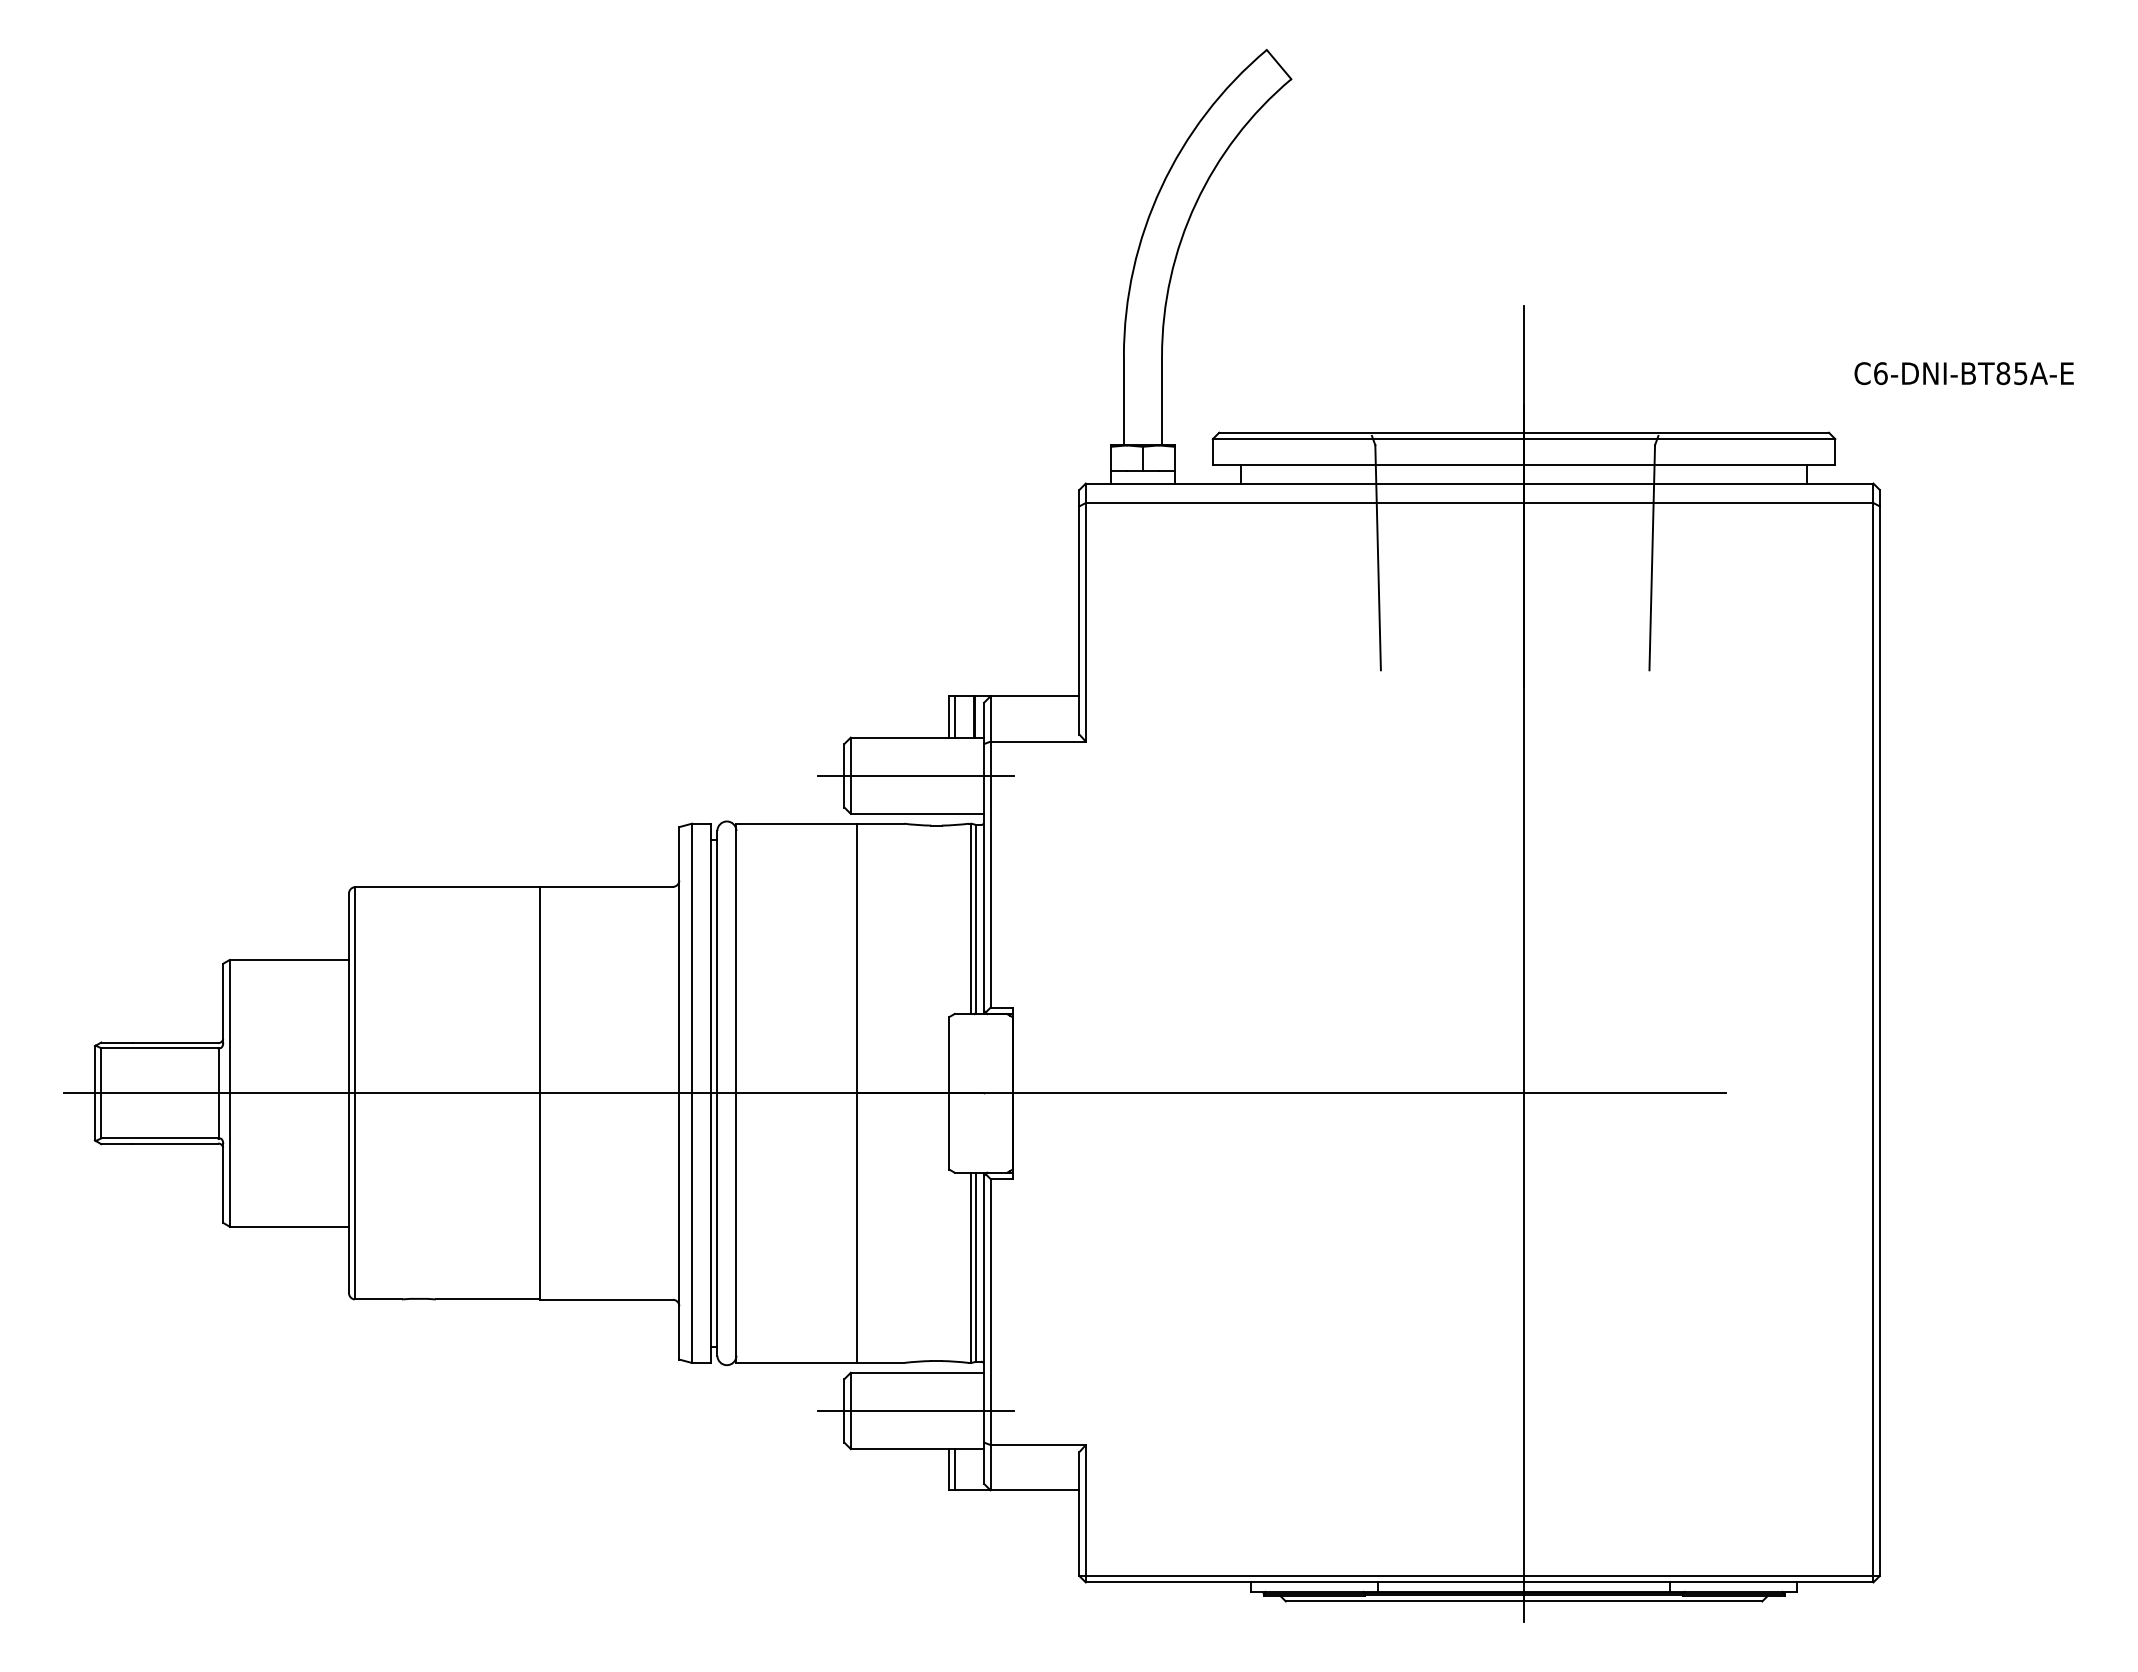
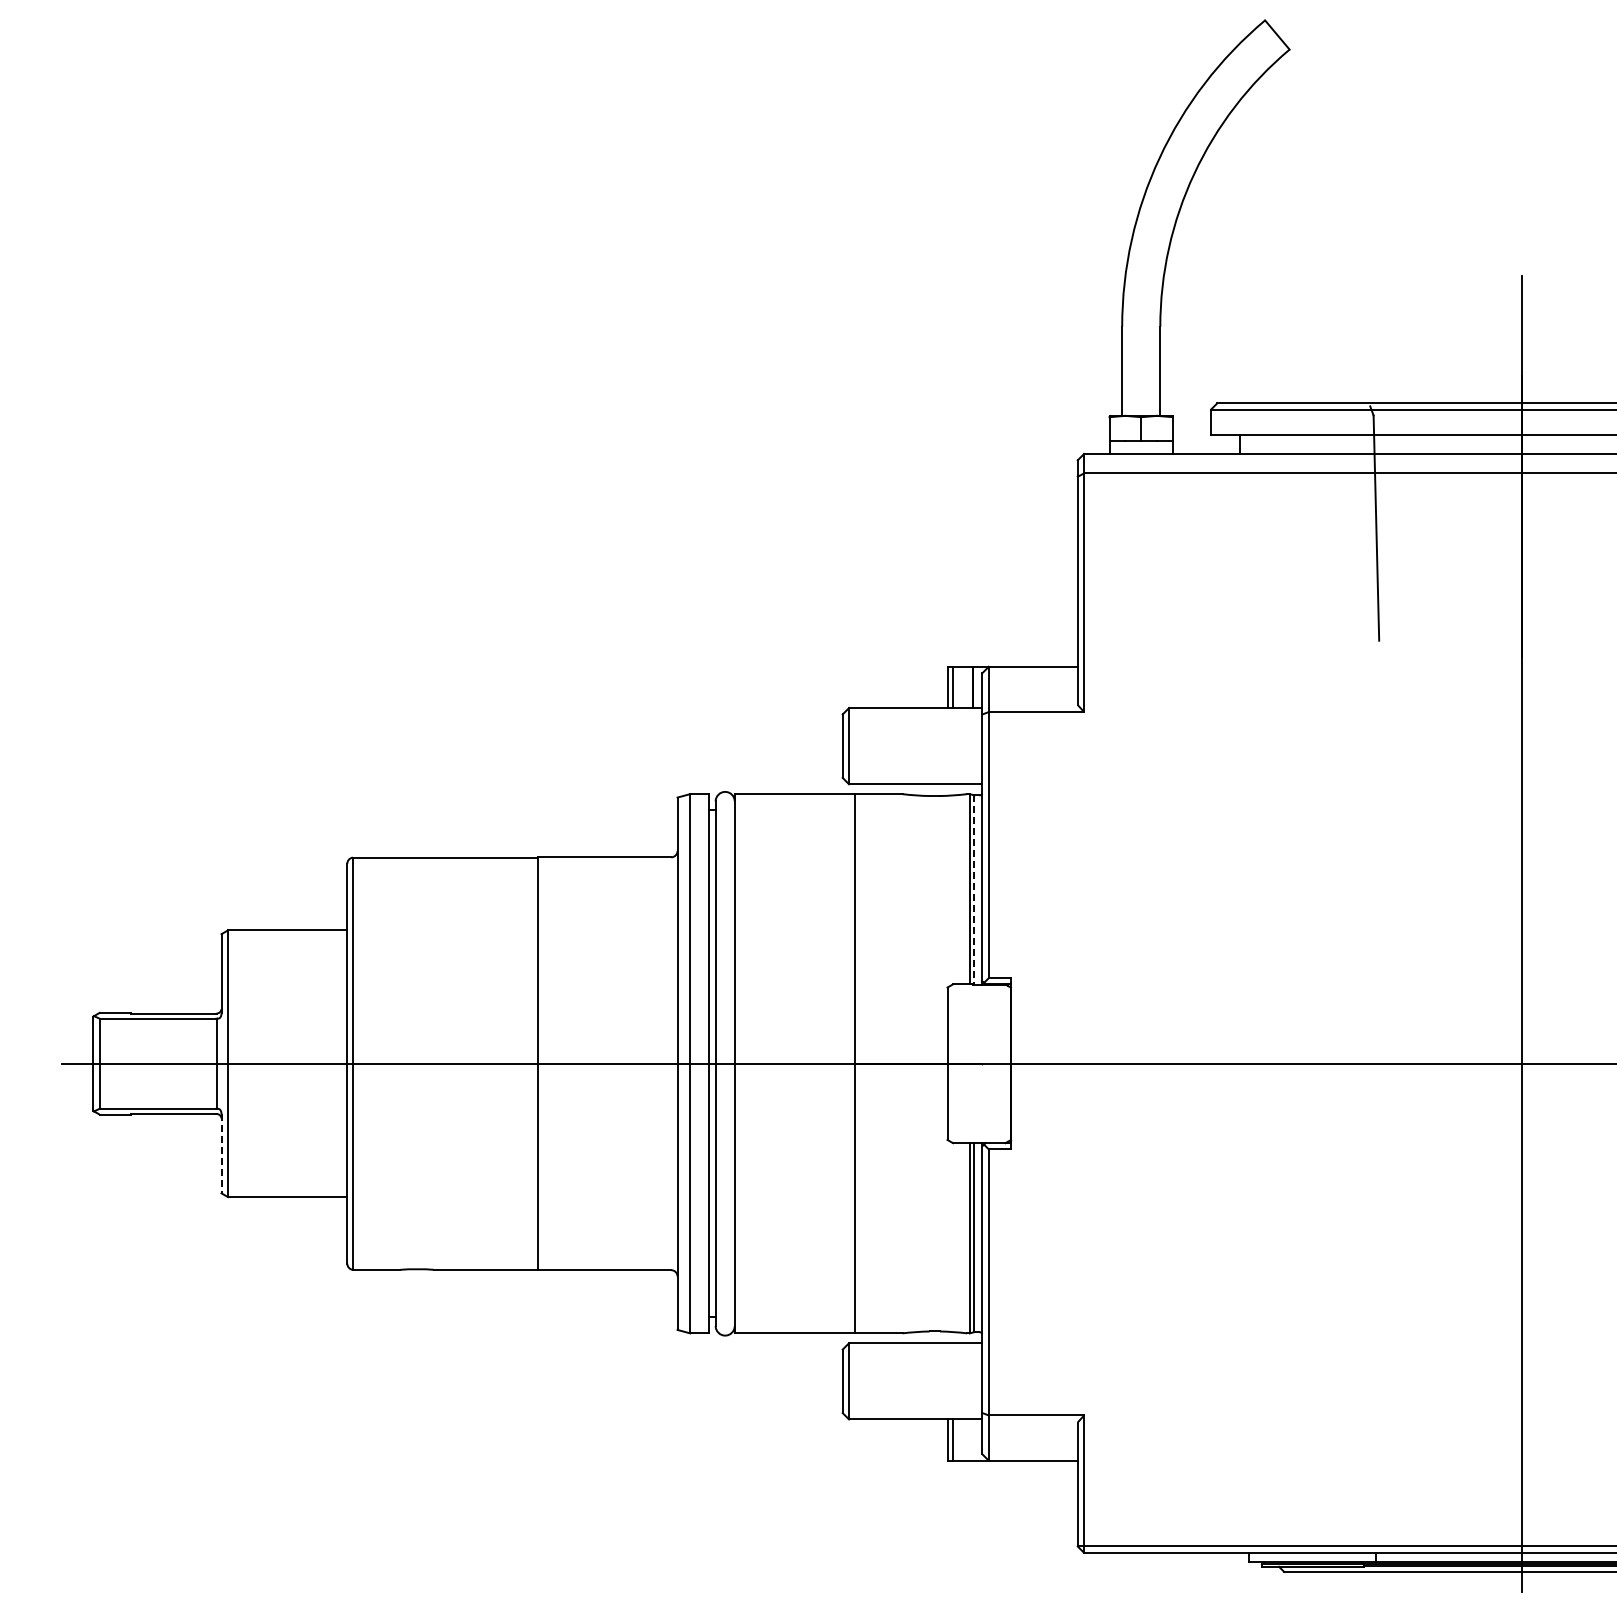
line: (915, 775) -> (913, 745), removed
line: (976, 919) -> (974, 889), solid -> dashed
line: (223, 1183) -> (221, 1153), solid -> dashed
line: (915, 1410) -> (913, 1380), removed

